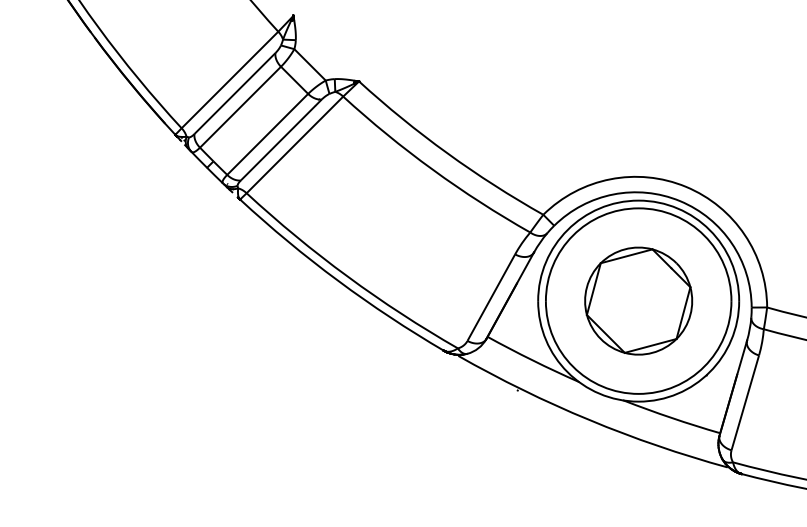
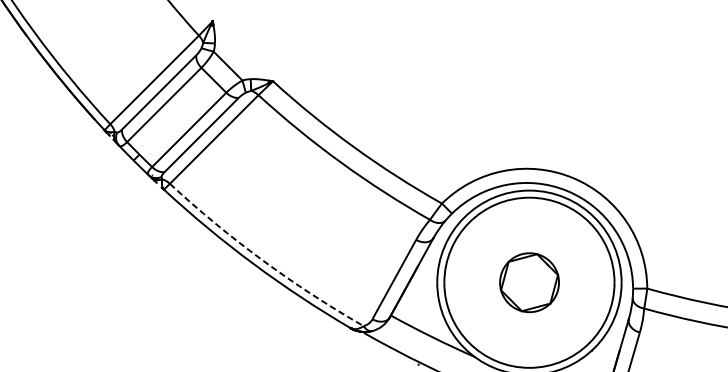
arc: (347, 276) -> (262, 260), solid -> dashed
part: (638, 300) -> (529, 282), size x0.6

